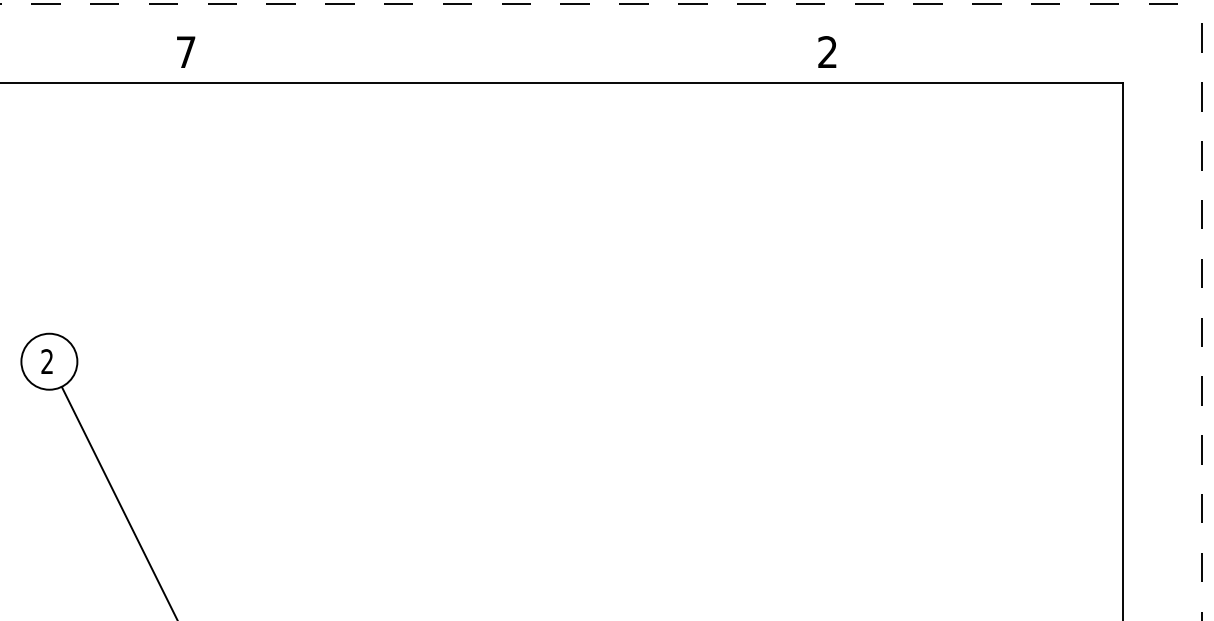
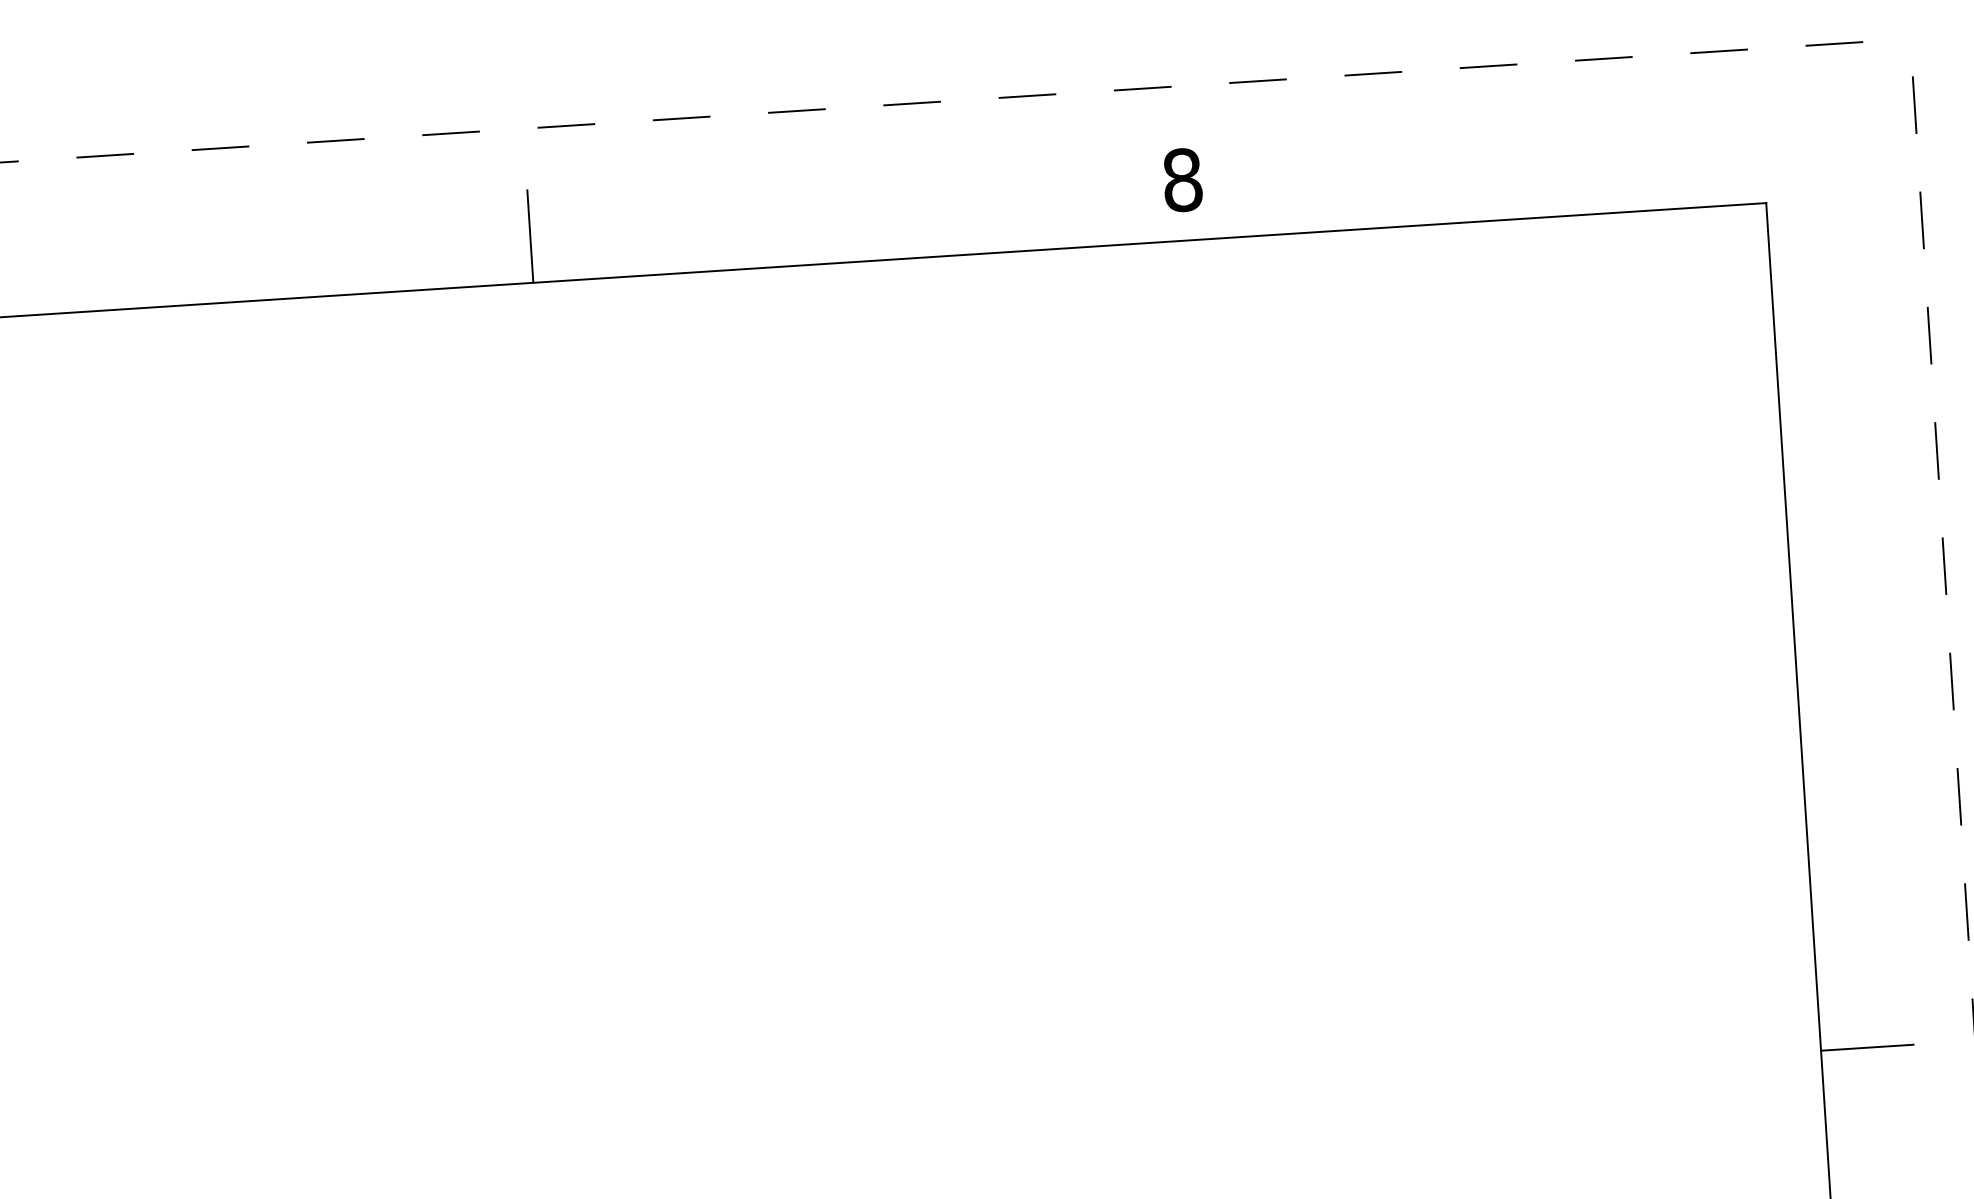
text: (827, 52) -> (1182, 180), 2 -> 8
line: (494, 59) -> (530, 236), added
line: (1146, 515) -> (1866, 1047), added

